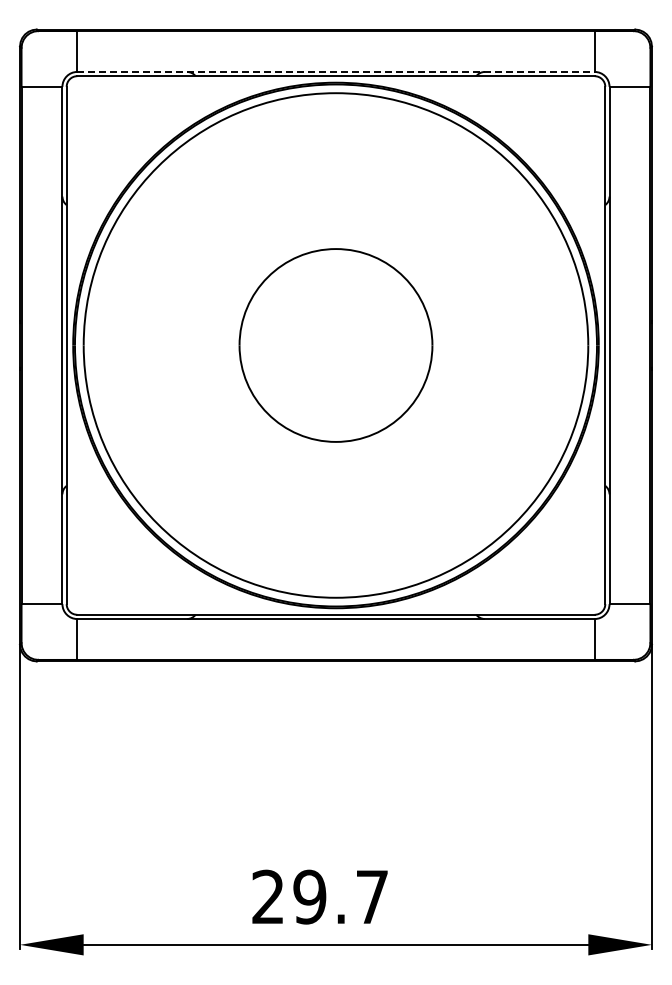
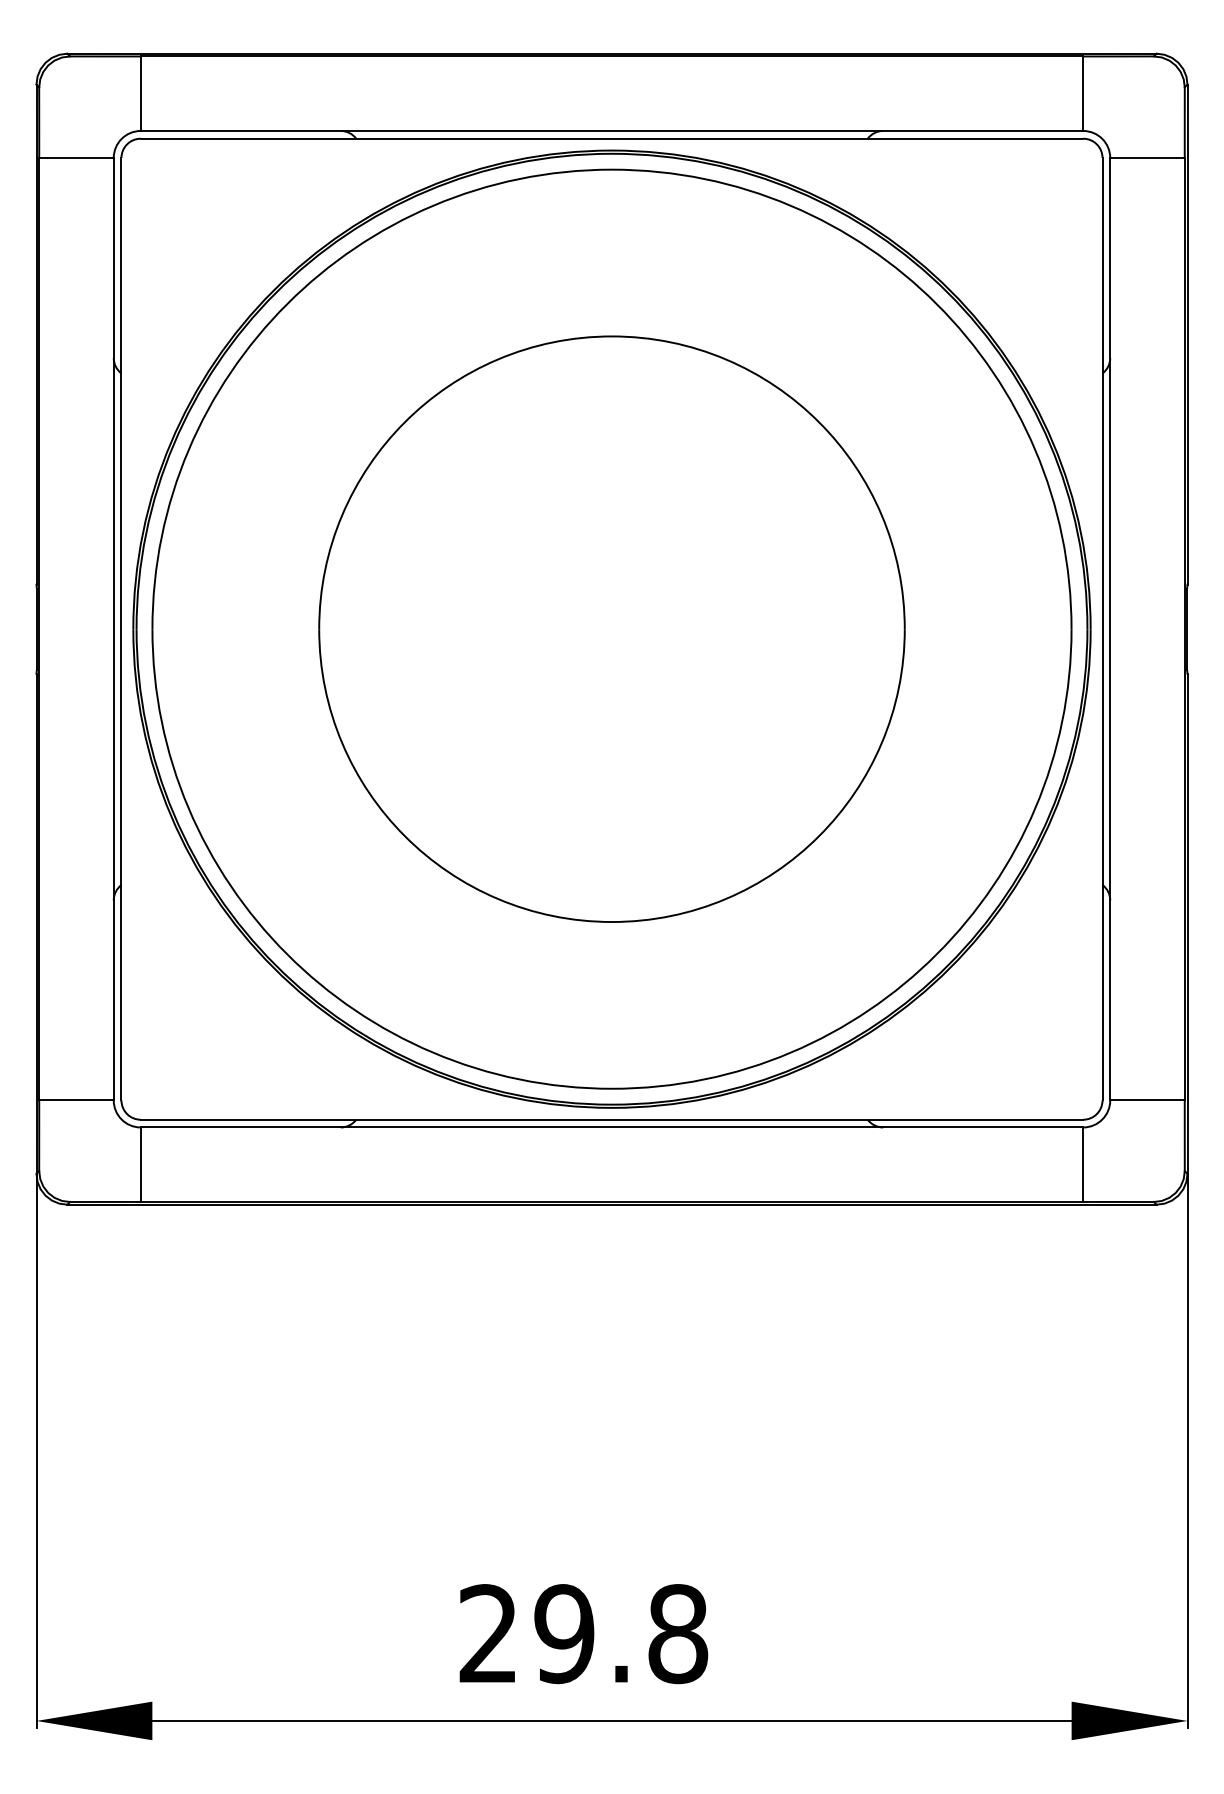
line: (335, 71) -> (611, 130), dashed -> solid
part: (335, 345) -> (611, 629), size x1.67
text: (372, 896) -> (678, 1632), 29.7 -> 29.8

